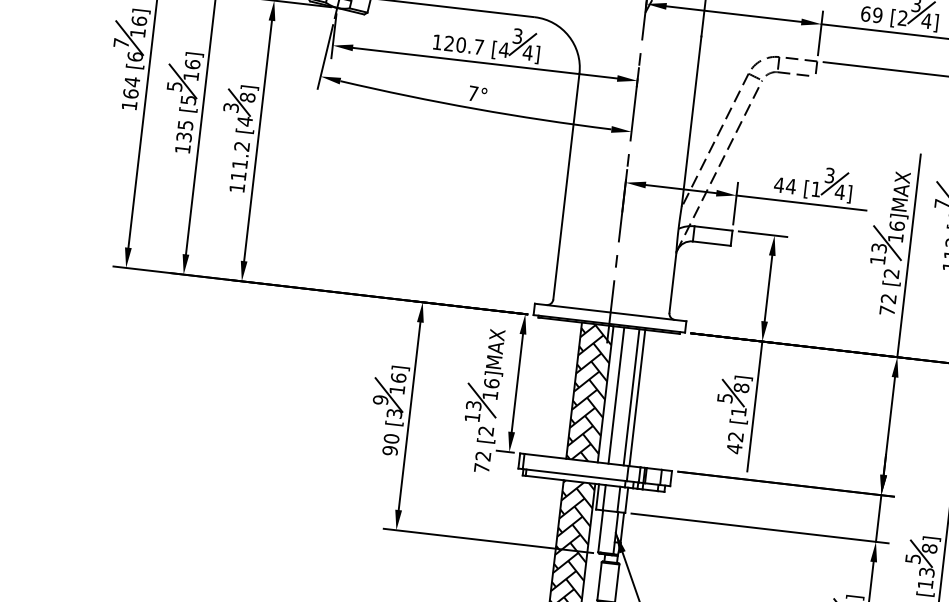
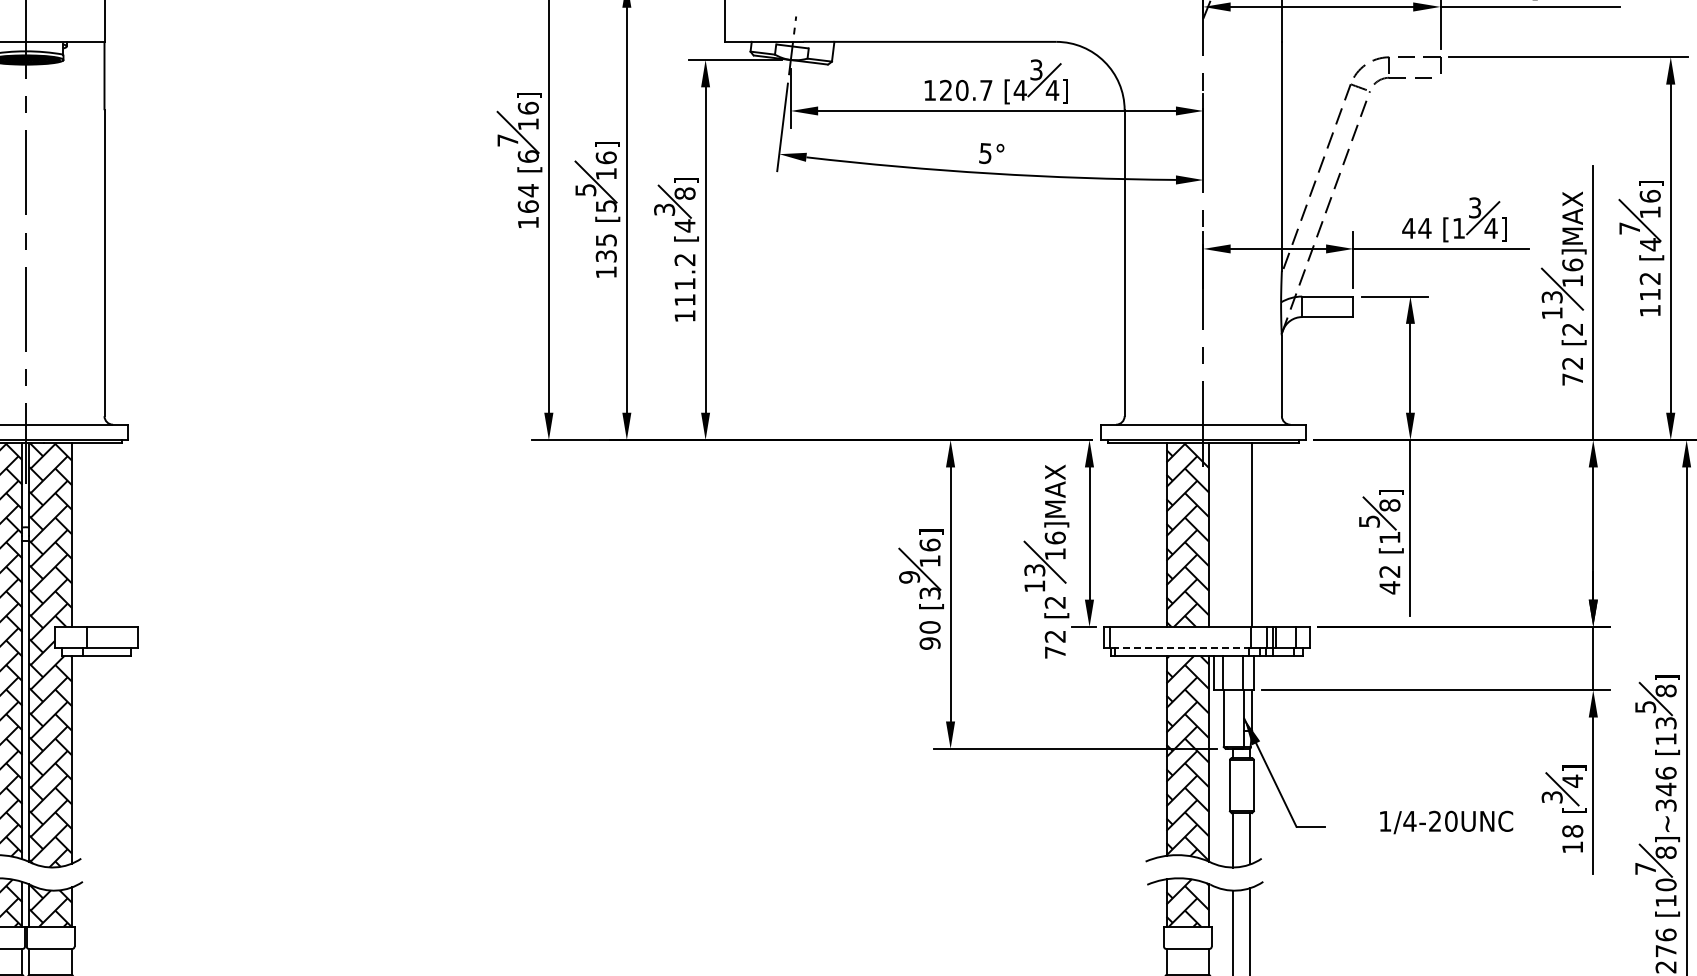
text: (473, 93) -> (985, 153), 7° -> 5°
line: (616, 395) -> (1223, 534), removed
line: (631, 397) -> (1244, 534), removed
line: (574, 475) -> (1180, 647), solid -> dashed

